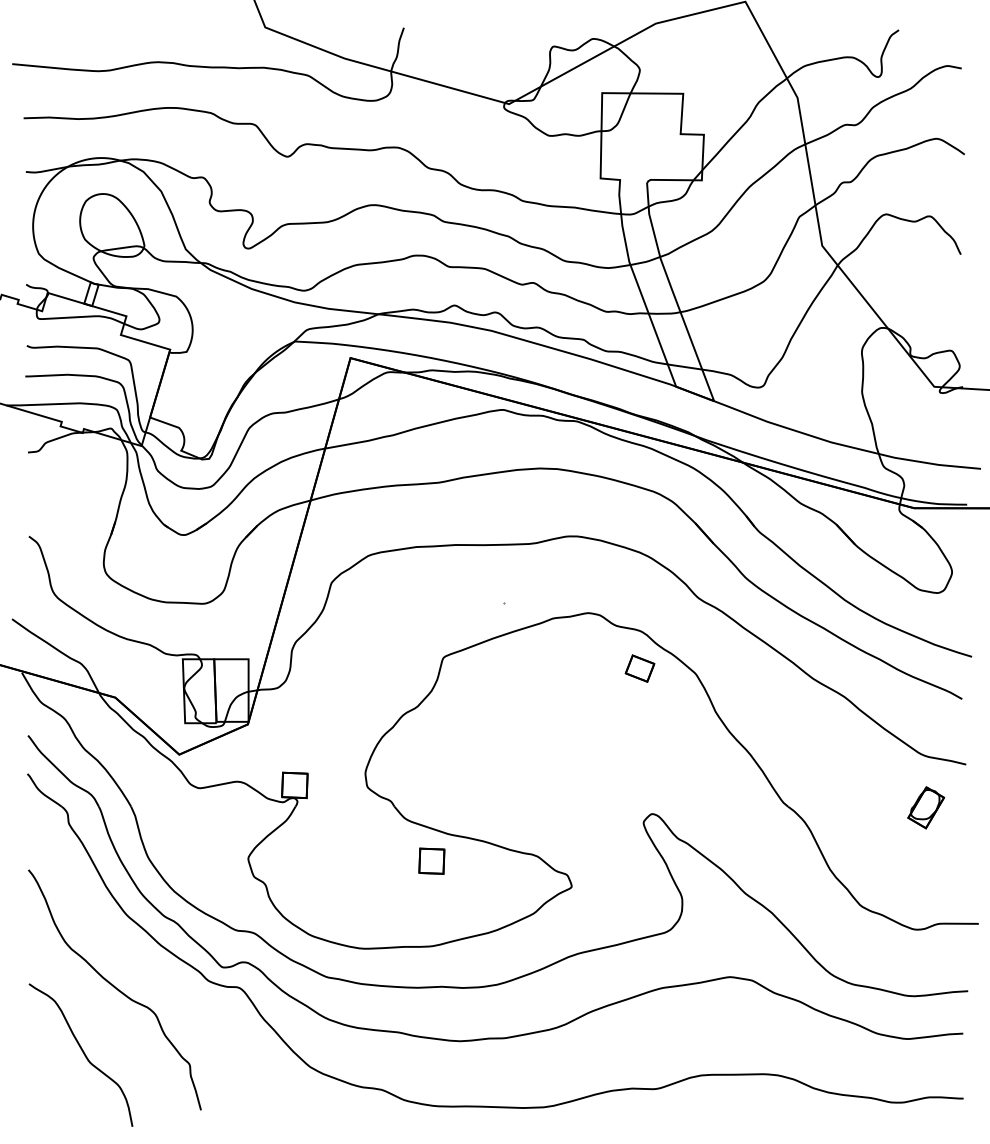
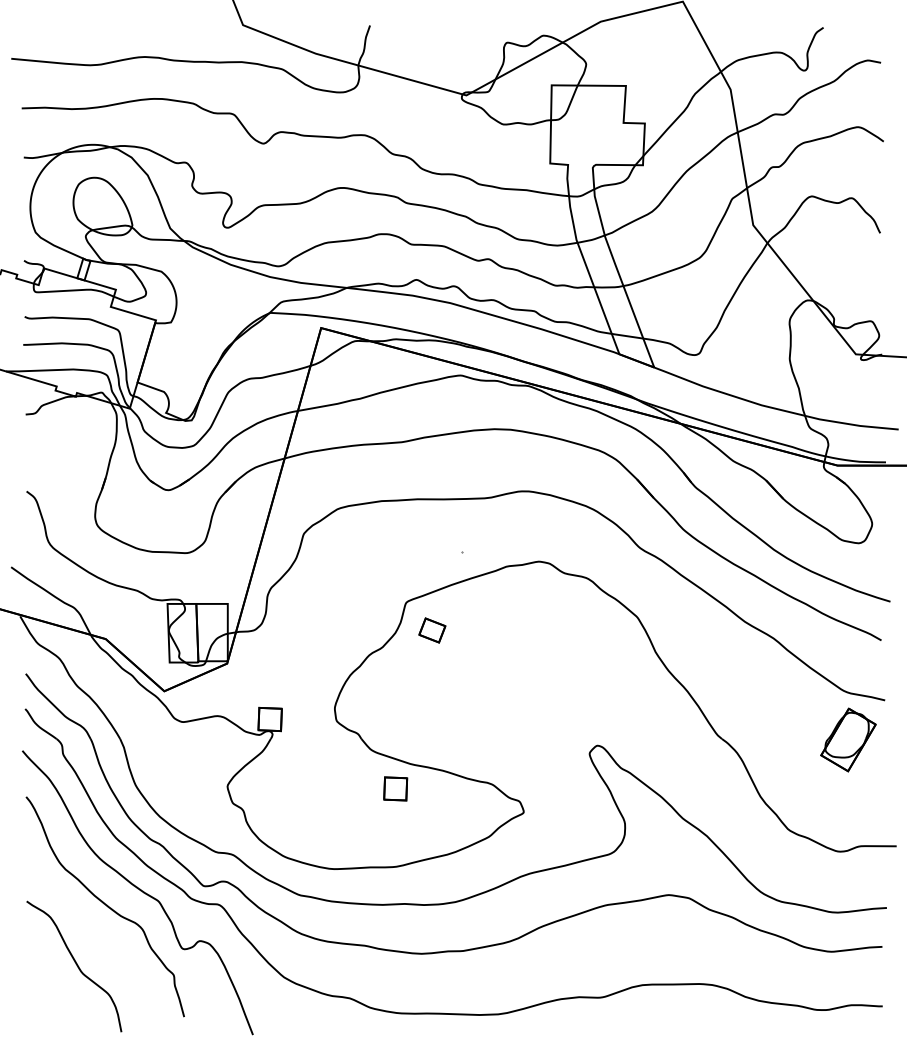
part: (640, 668) -> (432, 630), moved
part: (926, 807) -> (848, 739), size x1.67
curve: (152, 972) -> (139, 890), added

